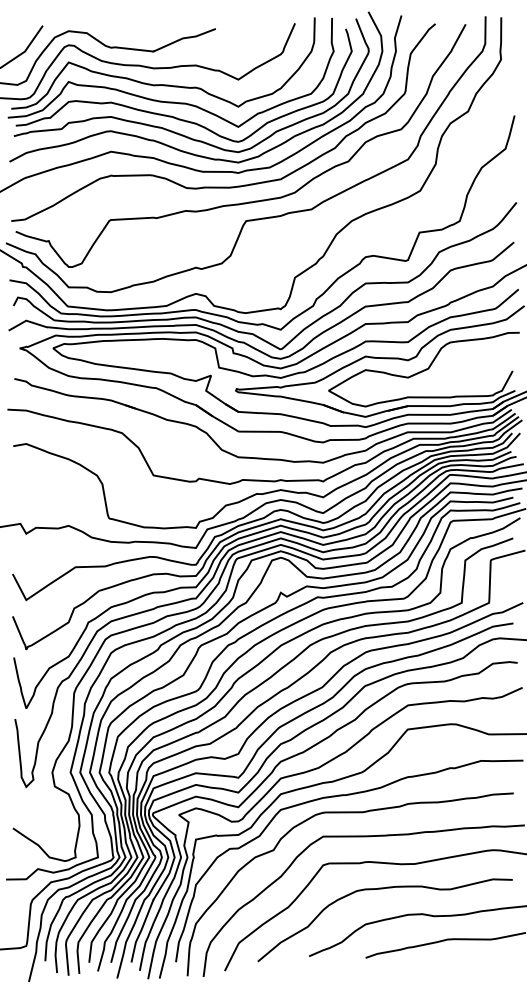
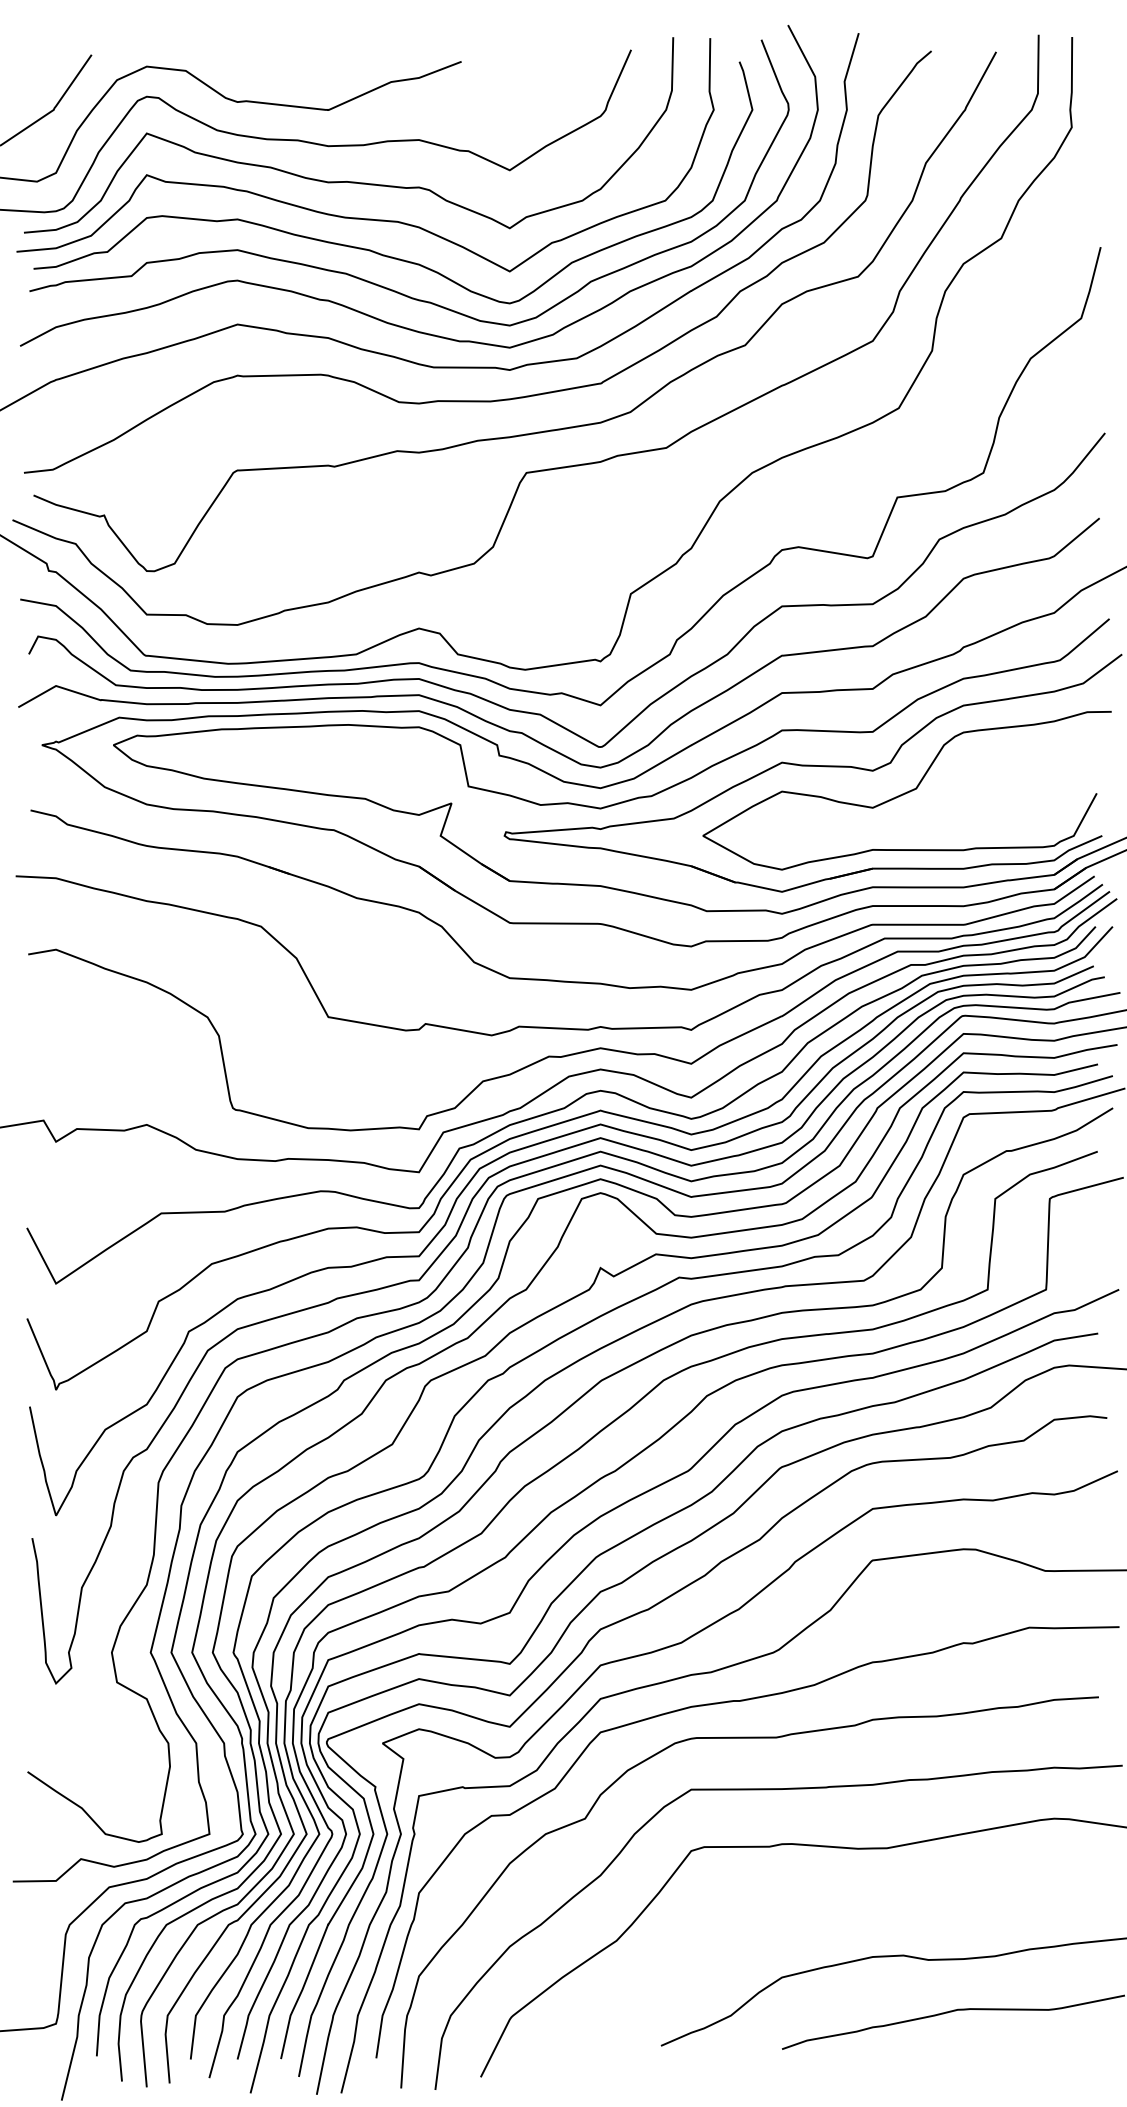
curve: (383, 889) -> (820, 1902), removed

